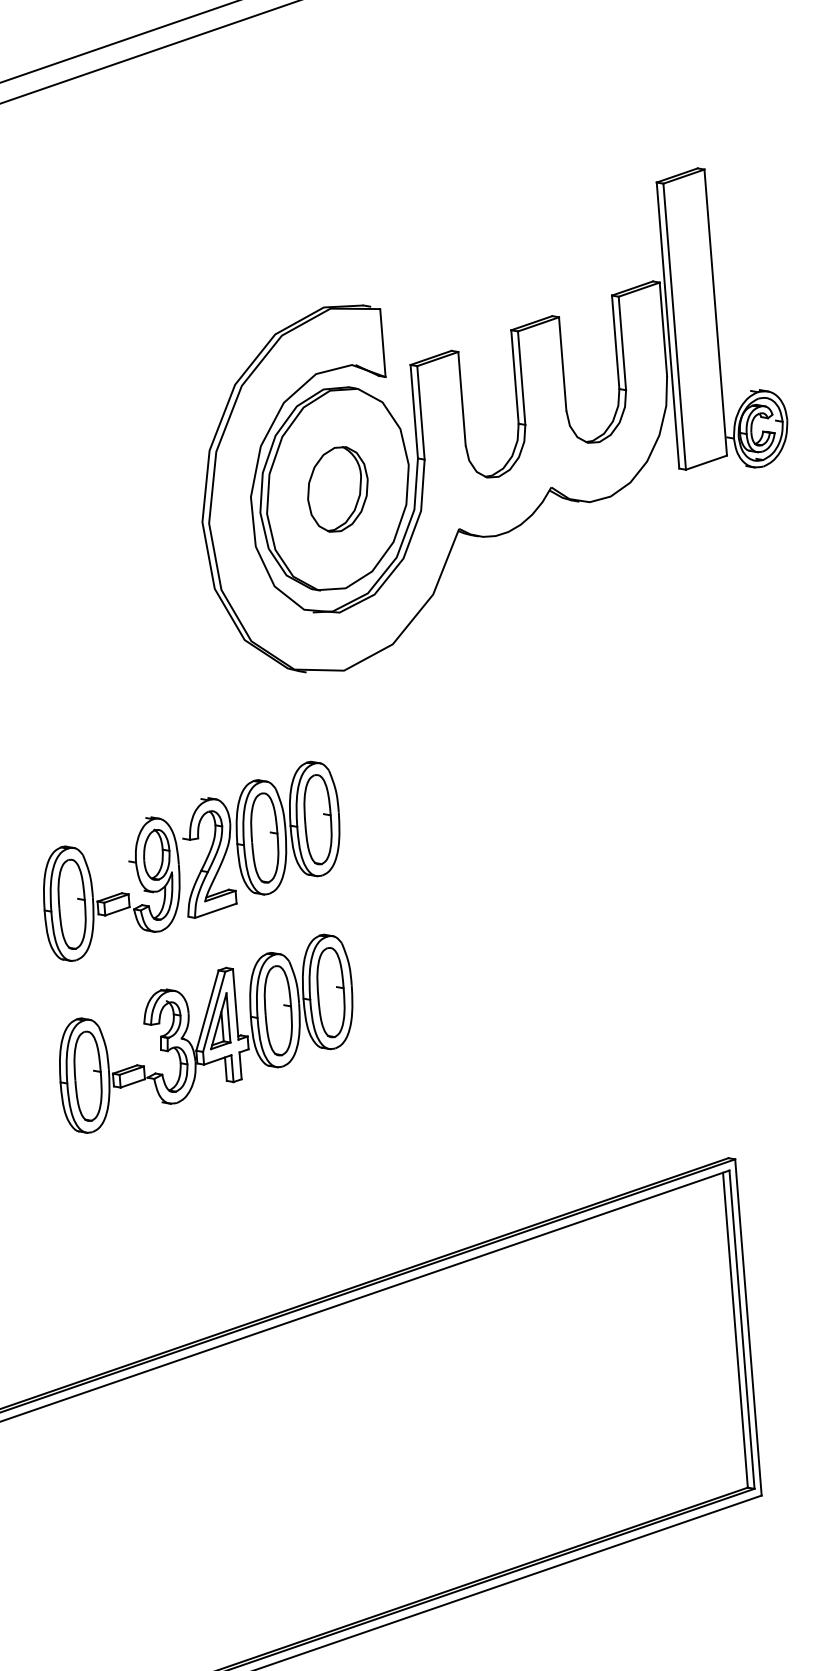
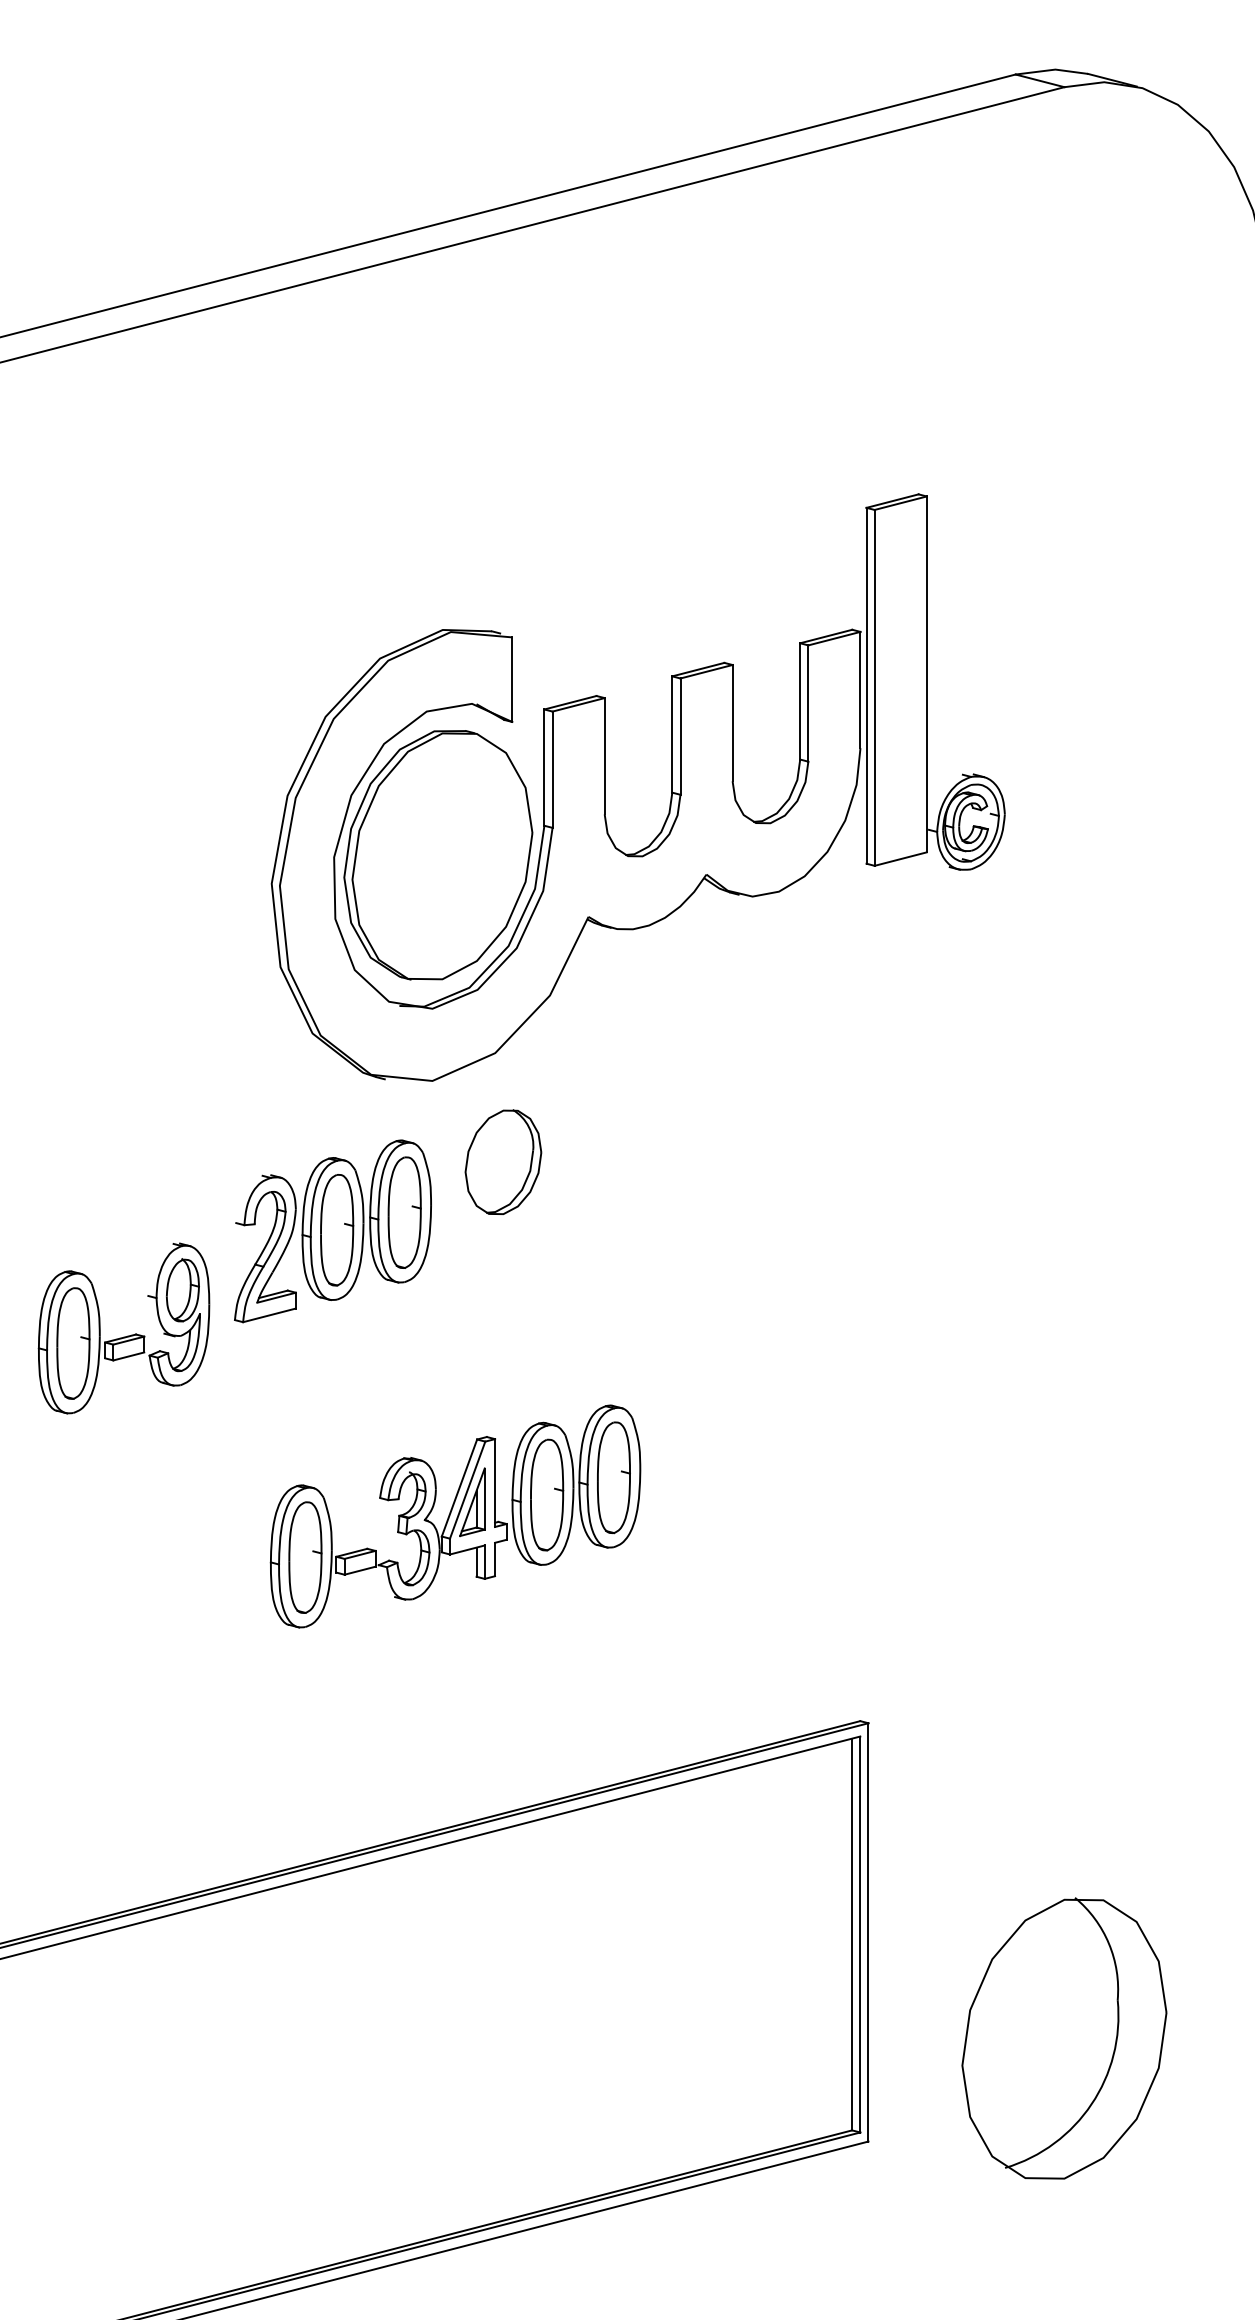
part: (337, 488) -> (503, 1161), moved
part: (261, 839) -> (332, 1231), moved
part: (206, 1033) -> (455, 1516), moved

